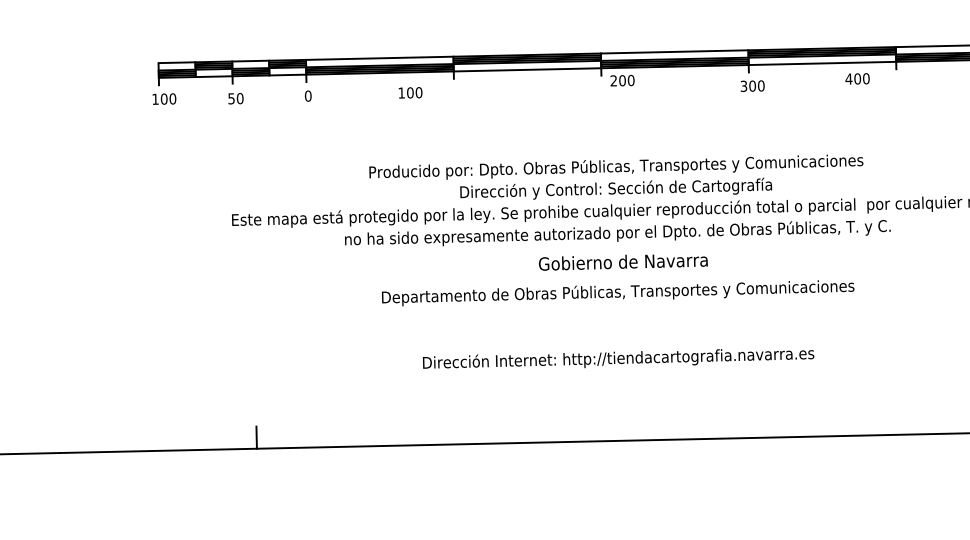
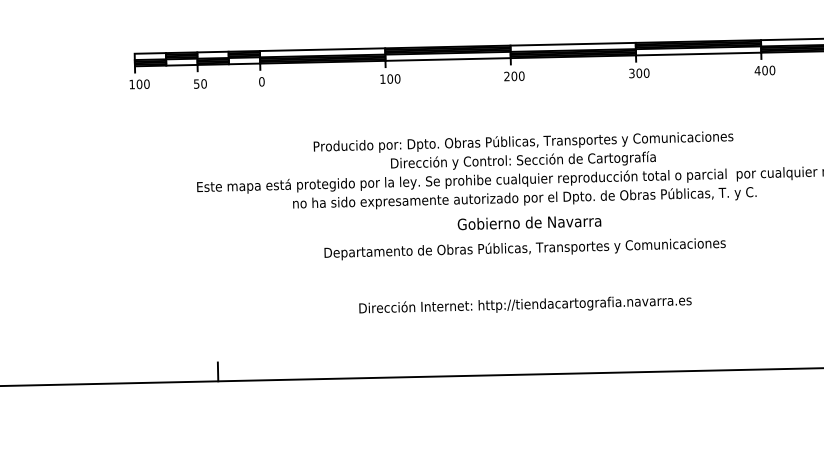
text: (857, 78) -> (764, 70), moved
text: (622, 80) -> (514, 76), moved
text: (410, 92) -> (390, 78), moved

